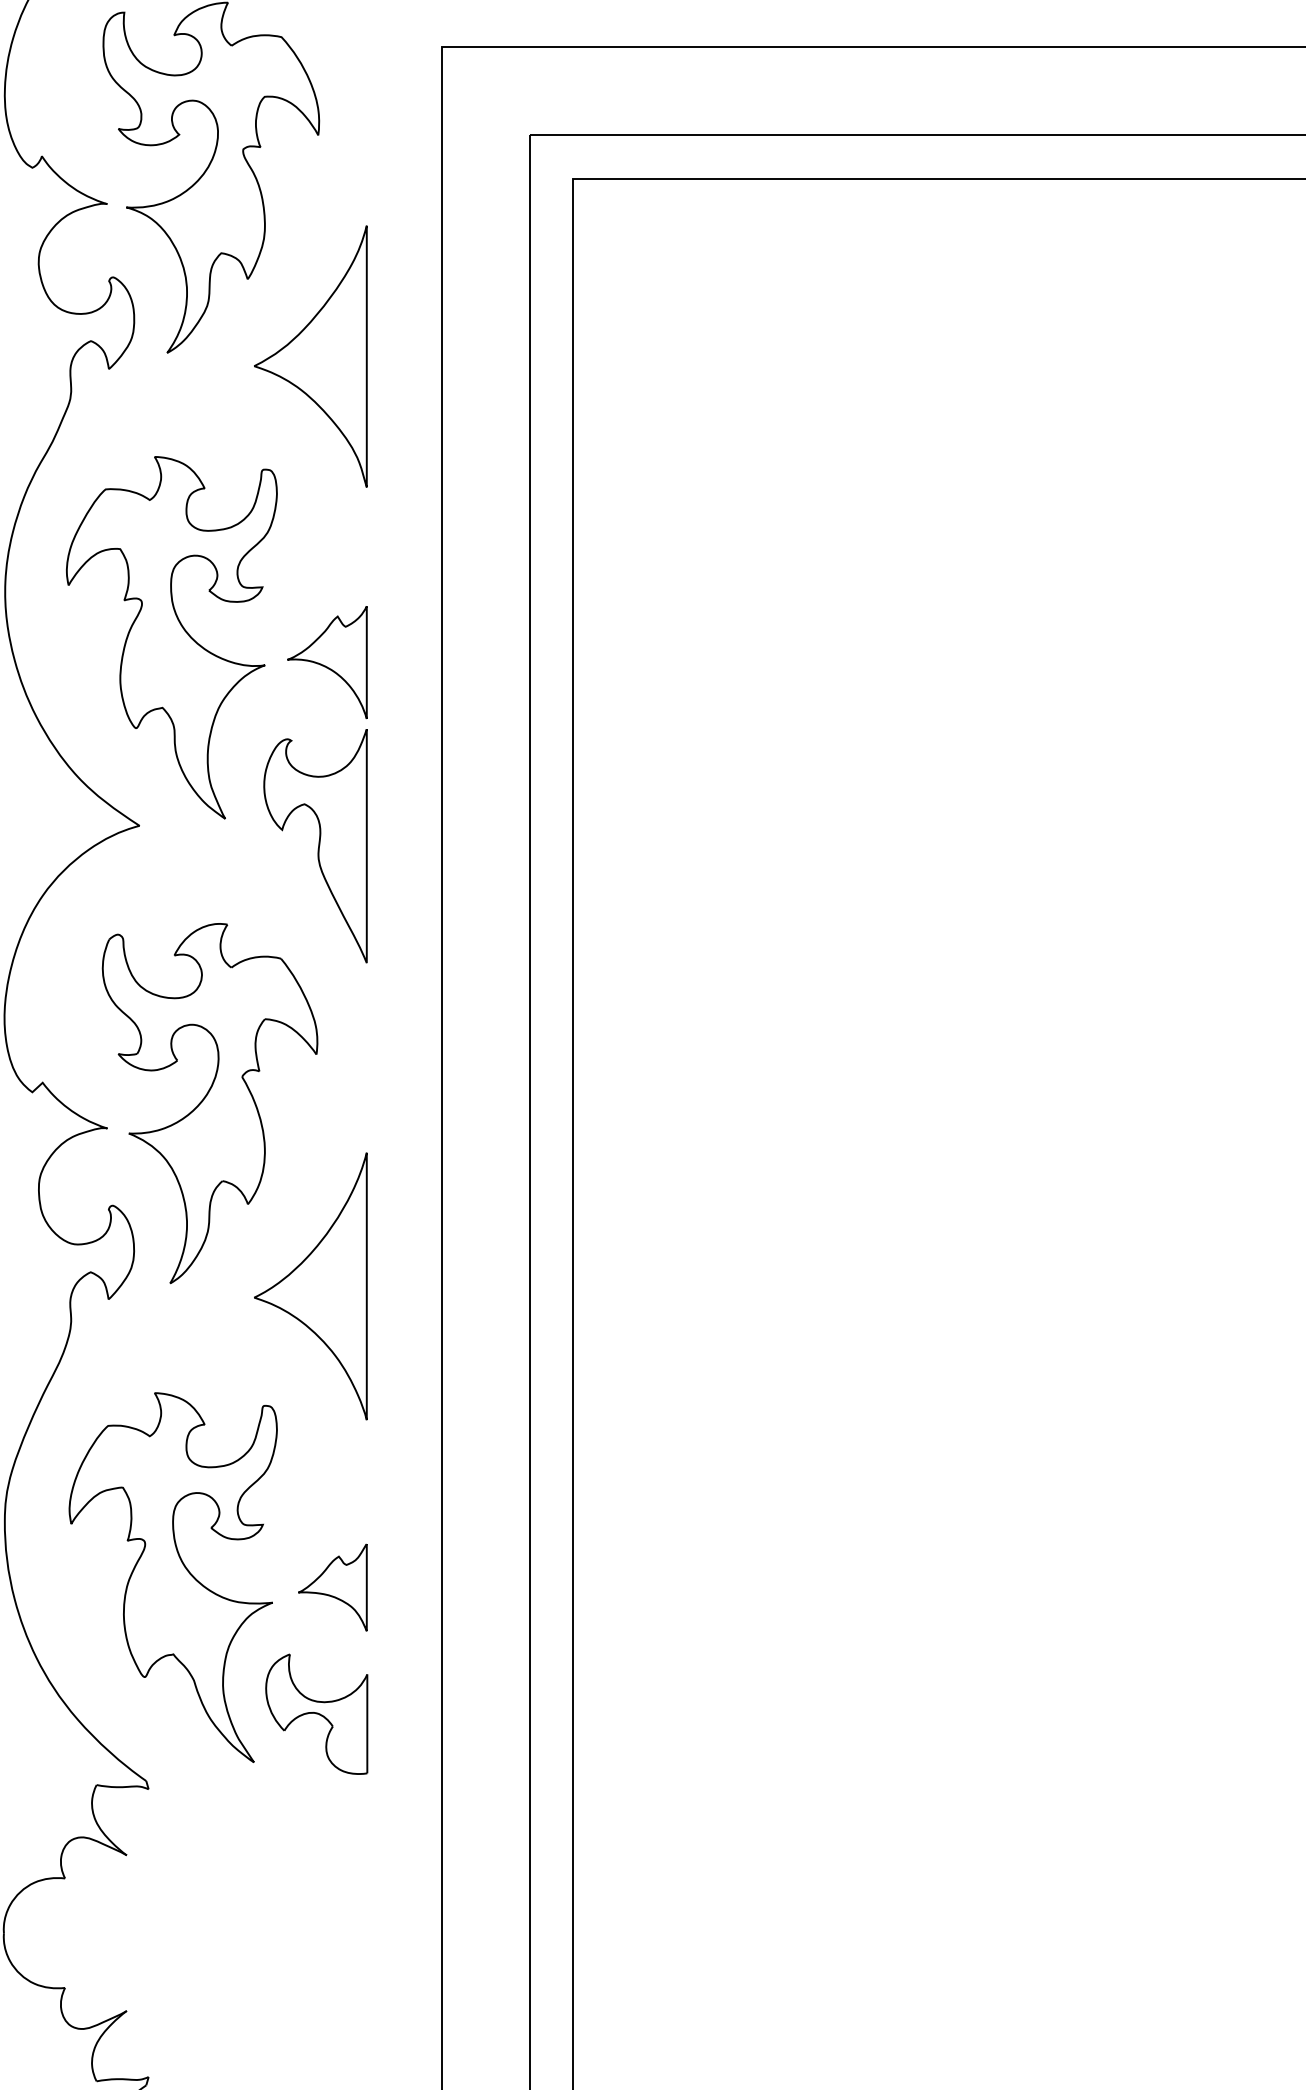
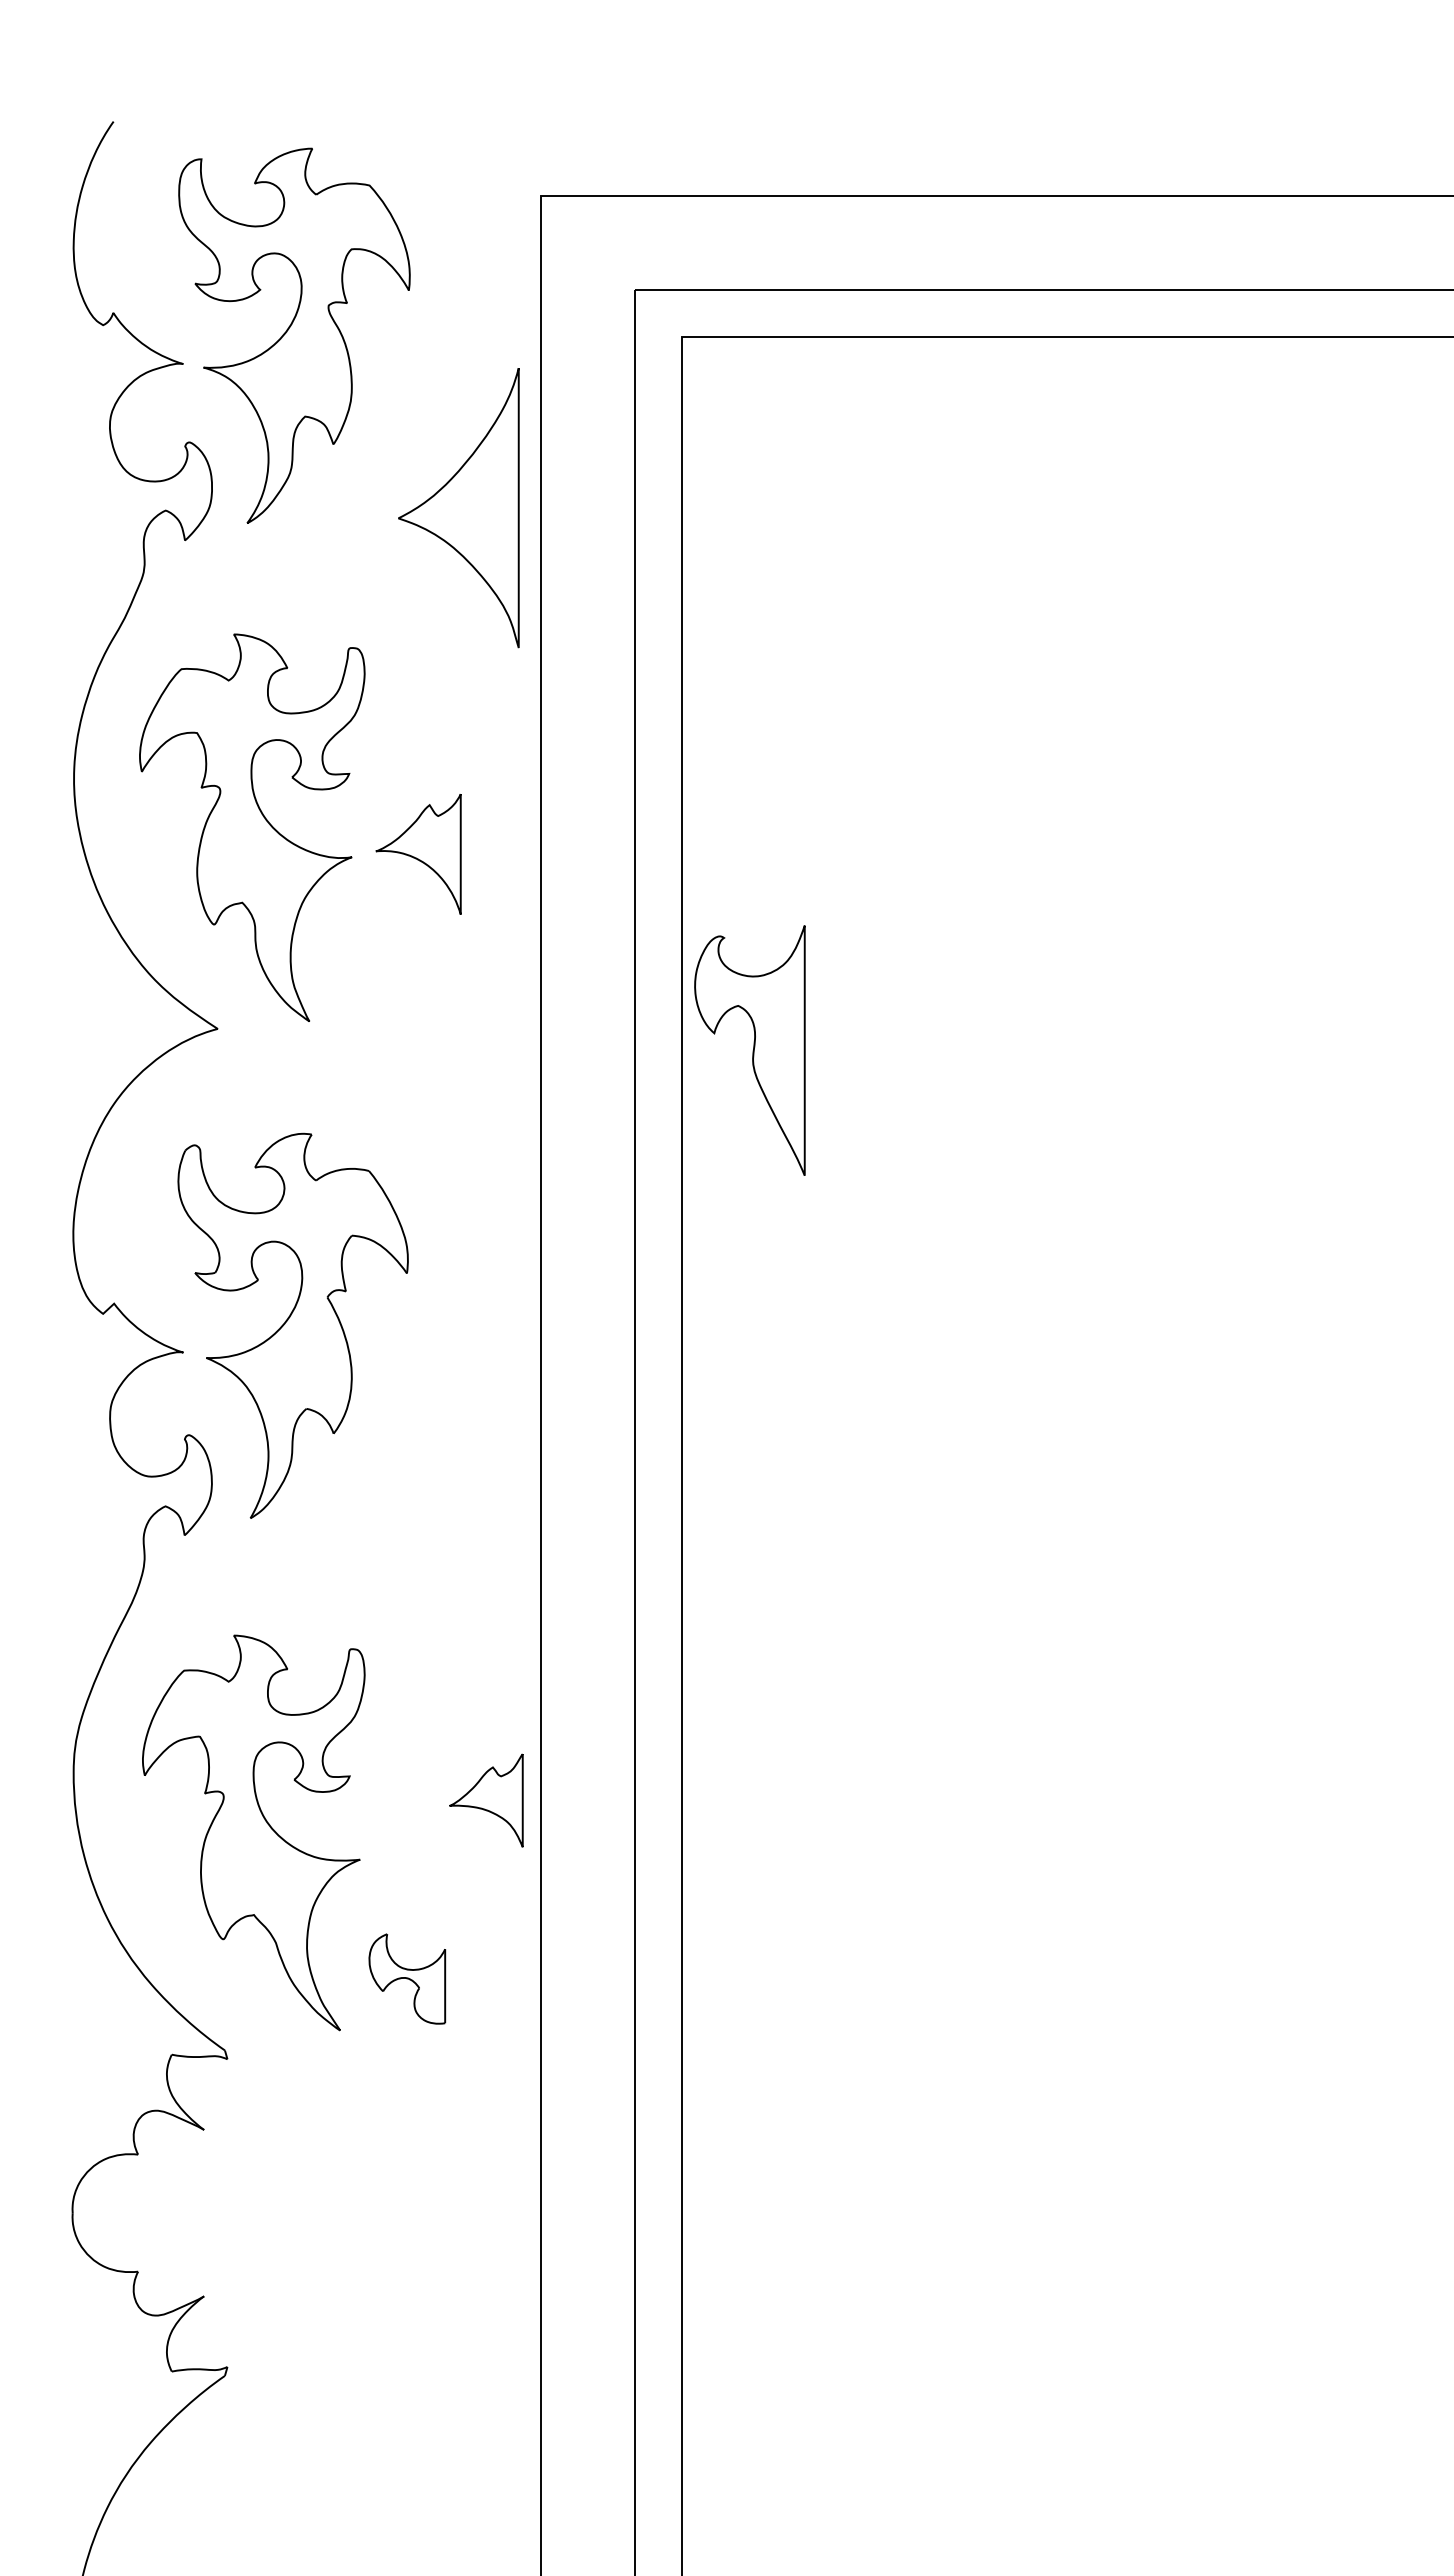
part: (310, 356) -> (458, 508), moved
part: (315, 846) -> (749, 1050), moved
part: (310, 1286) -> (400, 1521), removed
part: (332, 1587) -> (486, 1800), moved
part: (316, 1713) -> (407, 1978), size x0.7

